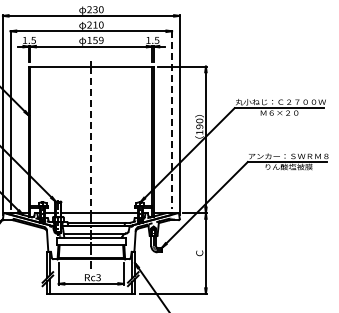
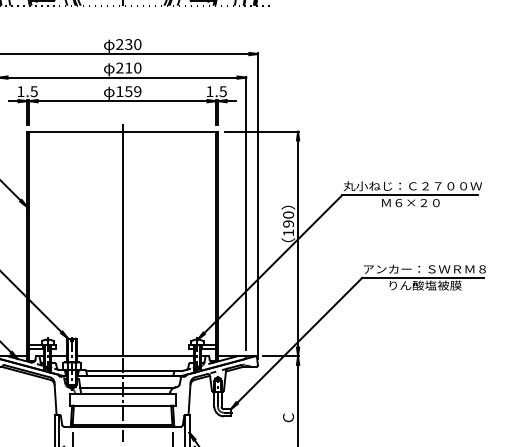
line: (172, 120) -> (246, 214), dashed -> solid
line: (91, 140) -> (122, 244), dashed -> solid

